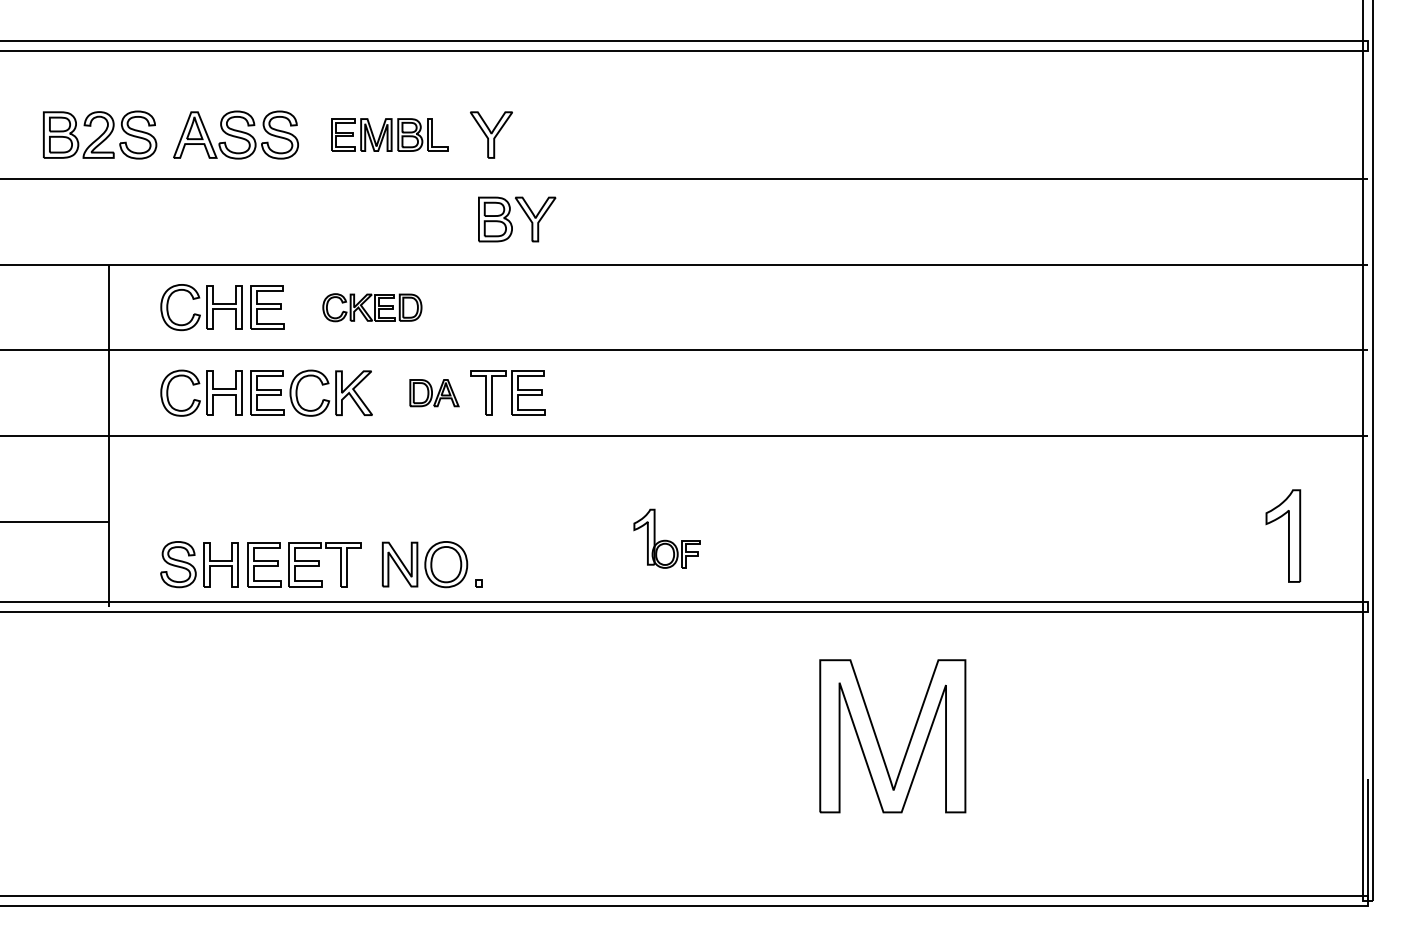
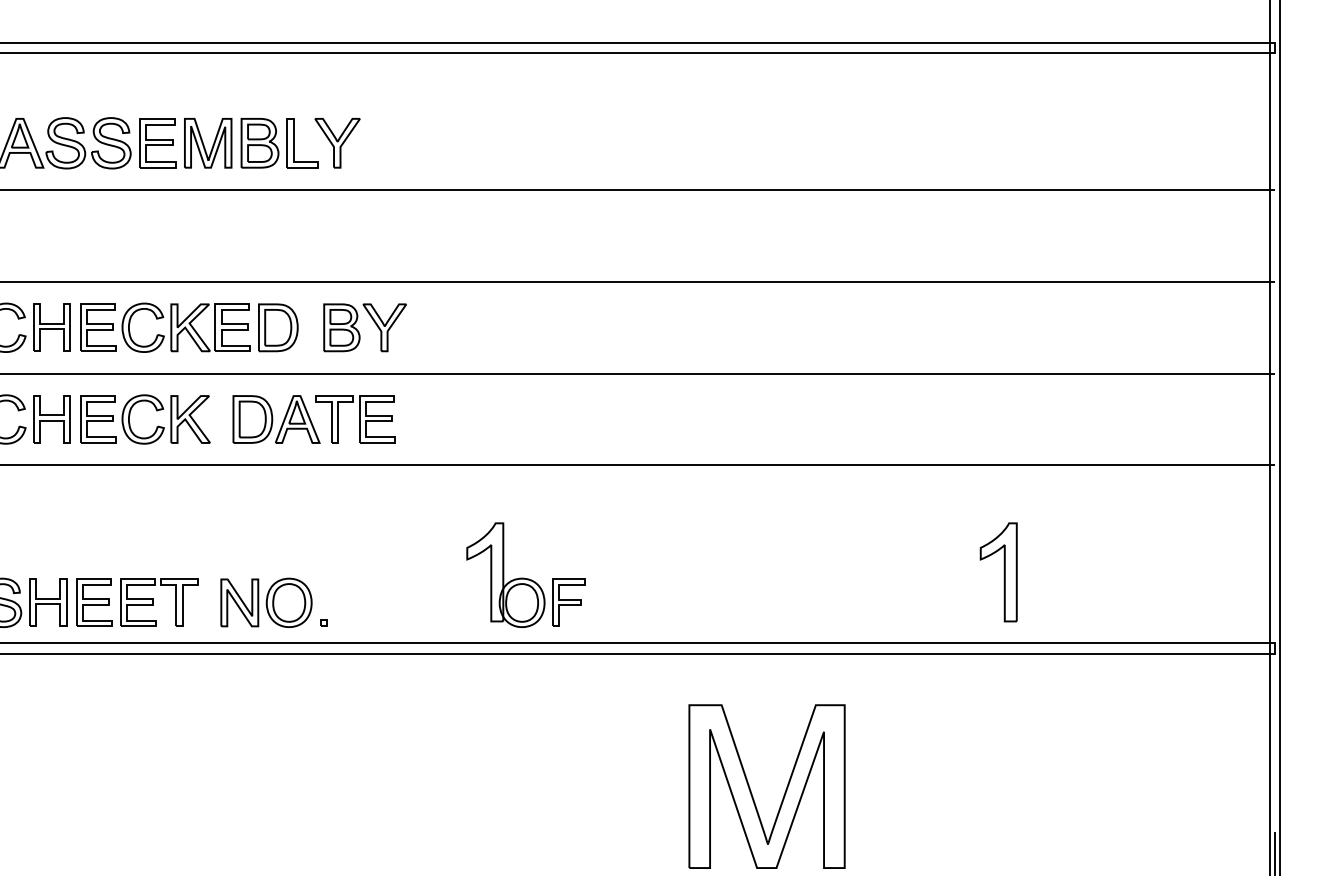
part: (389, 134) -> (228, 142), size x1.43
part: (511, 222) -> (359, 330), moved
part: (372, 307) -> (210, 327), size x1.67
part: (434, 392) -> (276, 418), size x1.67
part: (1283, 535) -> (998, 571), moved
part: (666, 538) -> (524, 574), size x1.67

